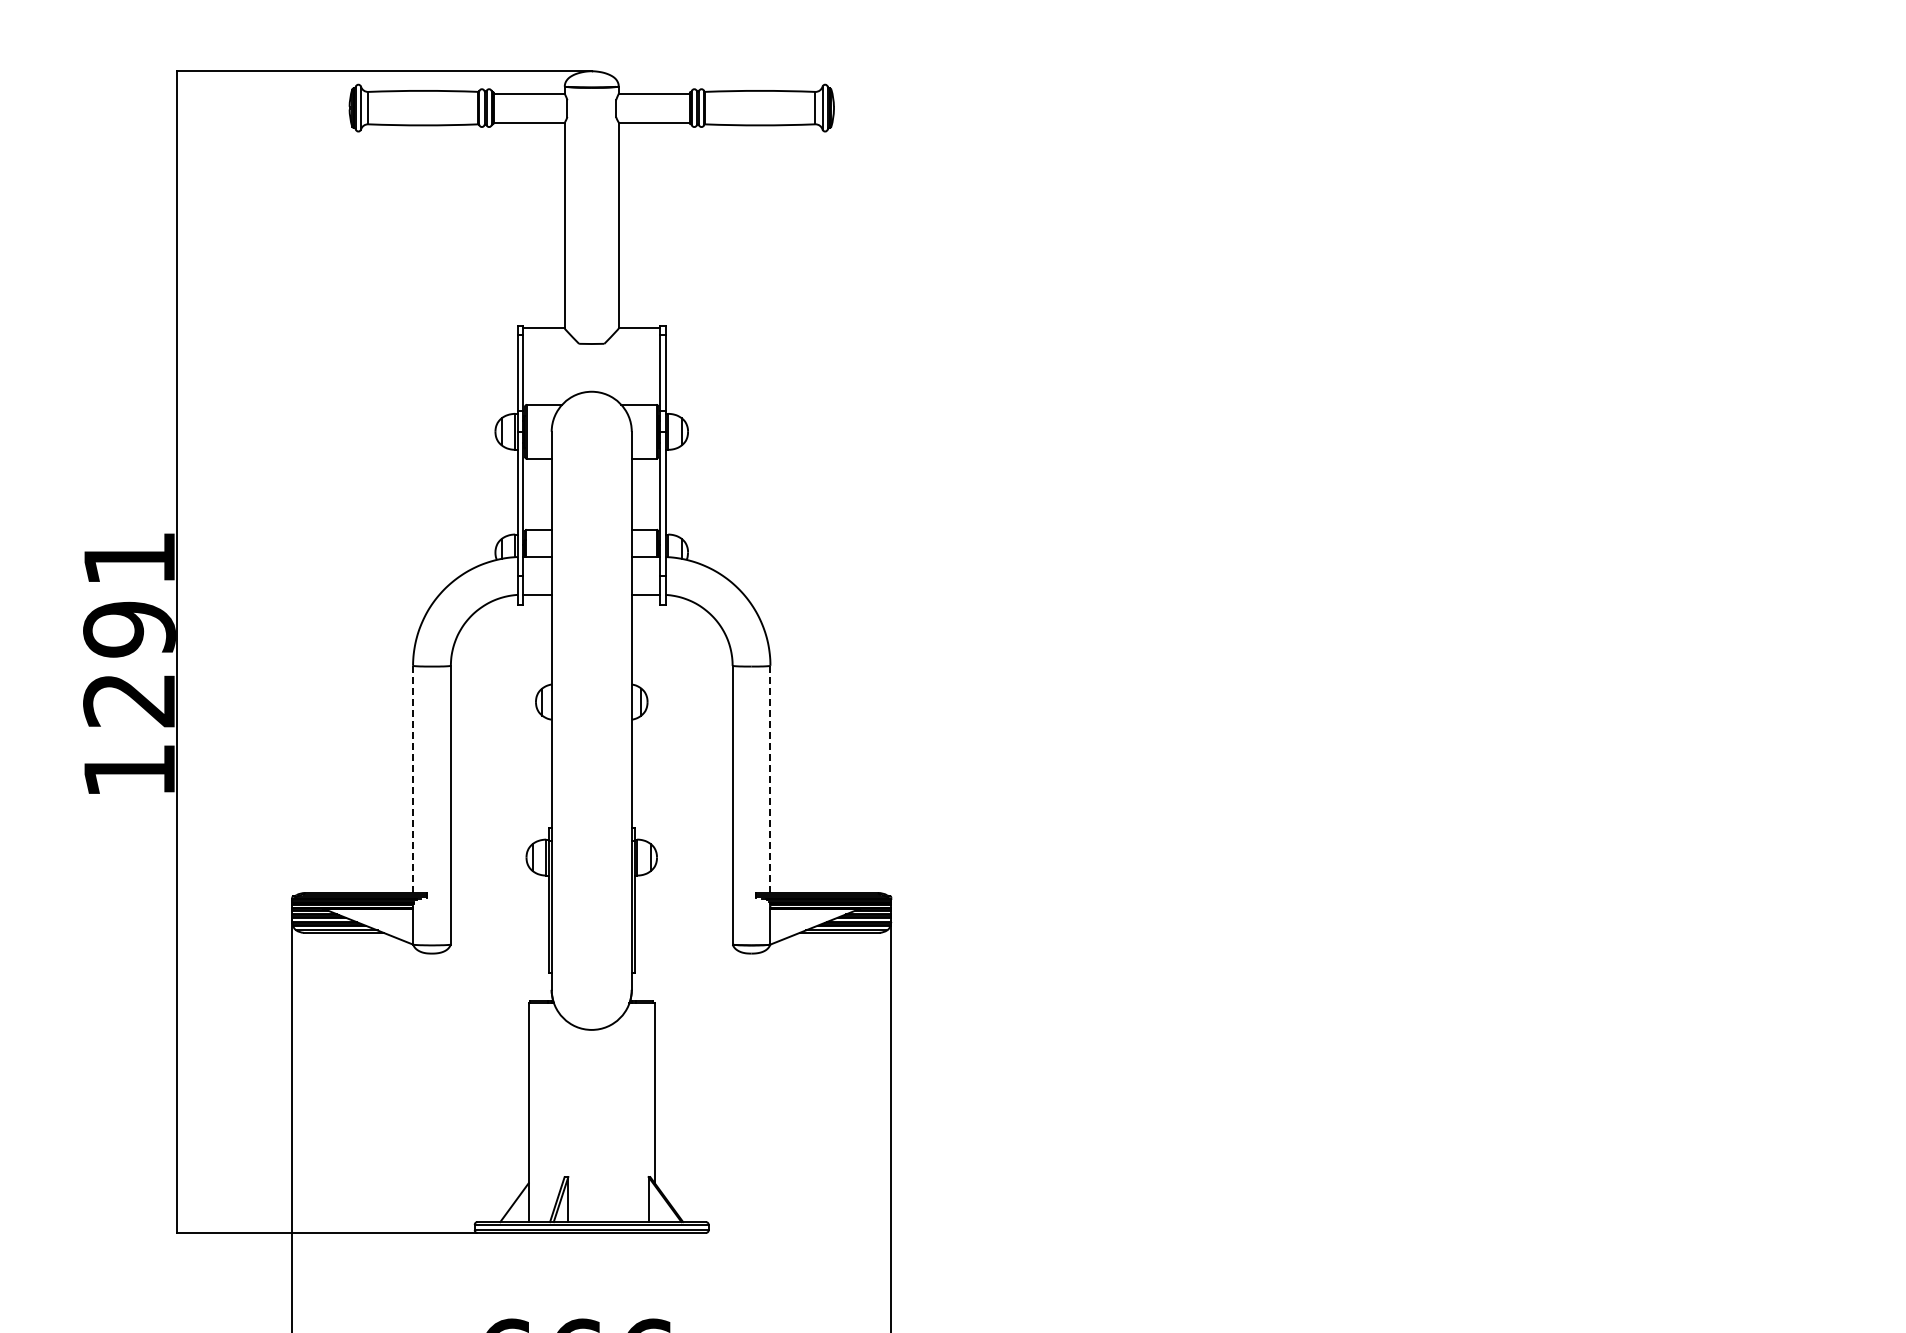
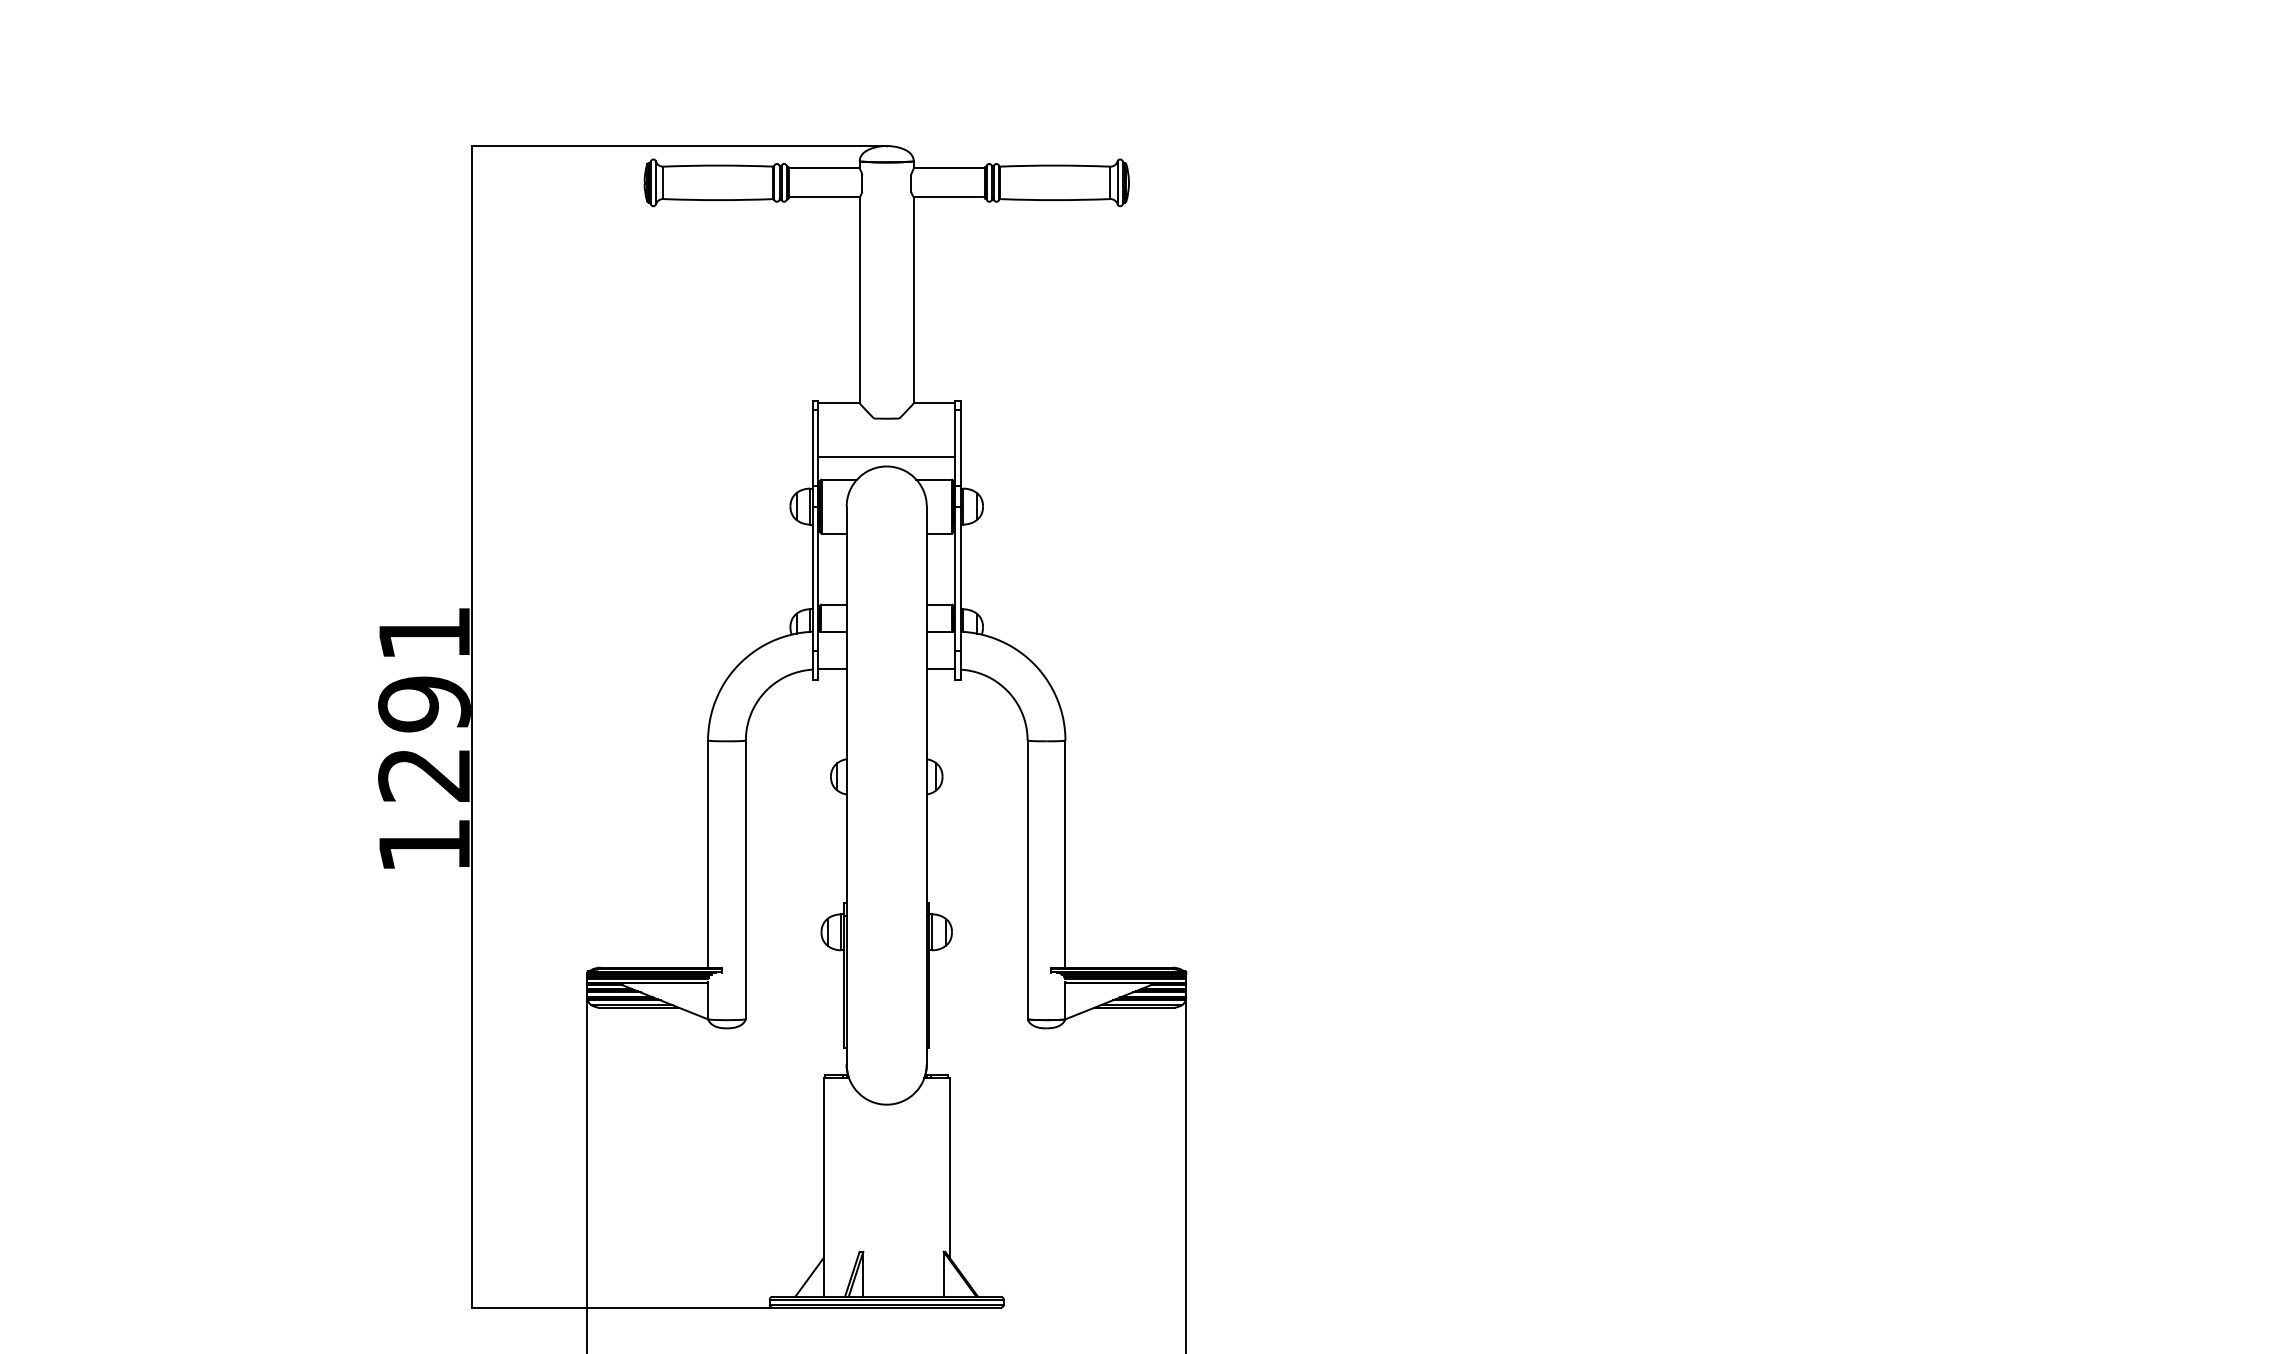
line: (591, 382) -> (886, 457), added
line: (413, 779) -> (708, 854), dashed -> solid
line: (770, 779) -> (1065, 854), dashed -> solid

